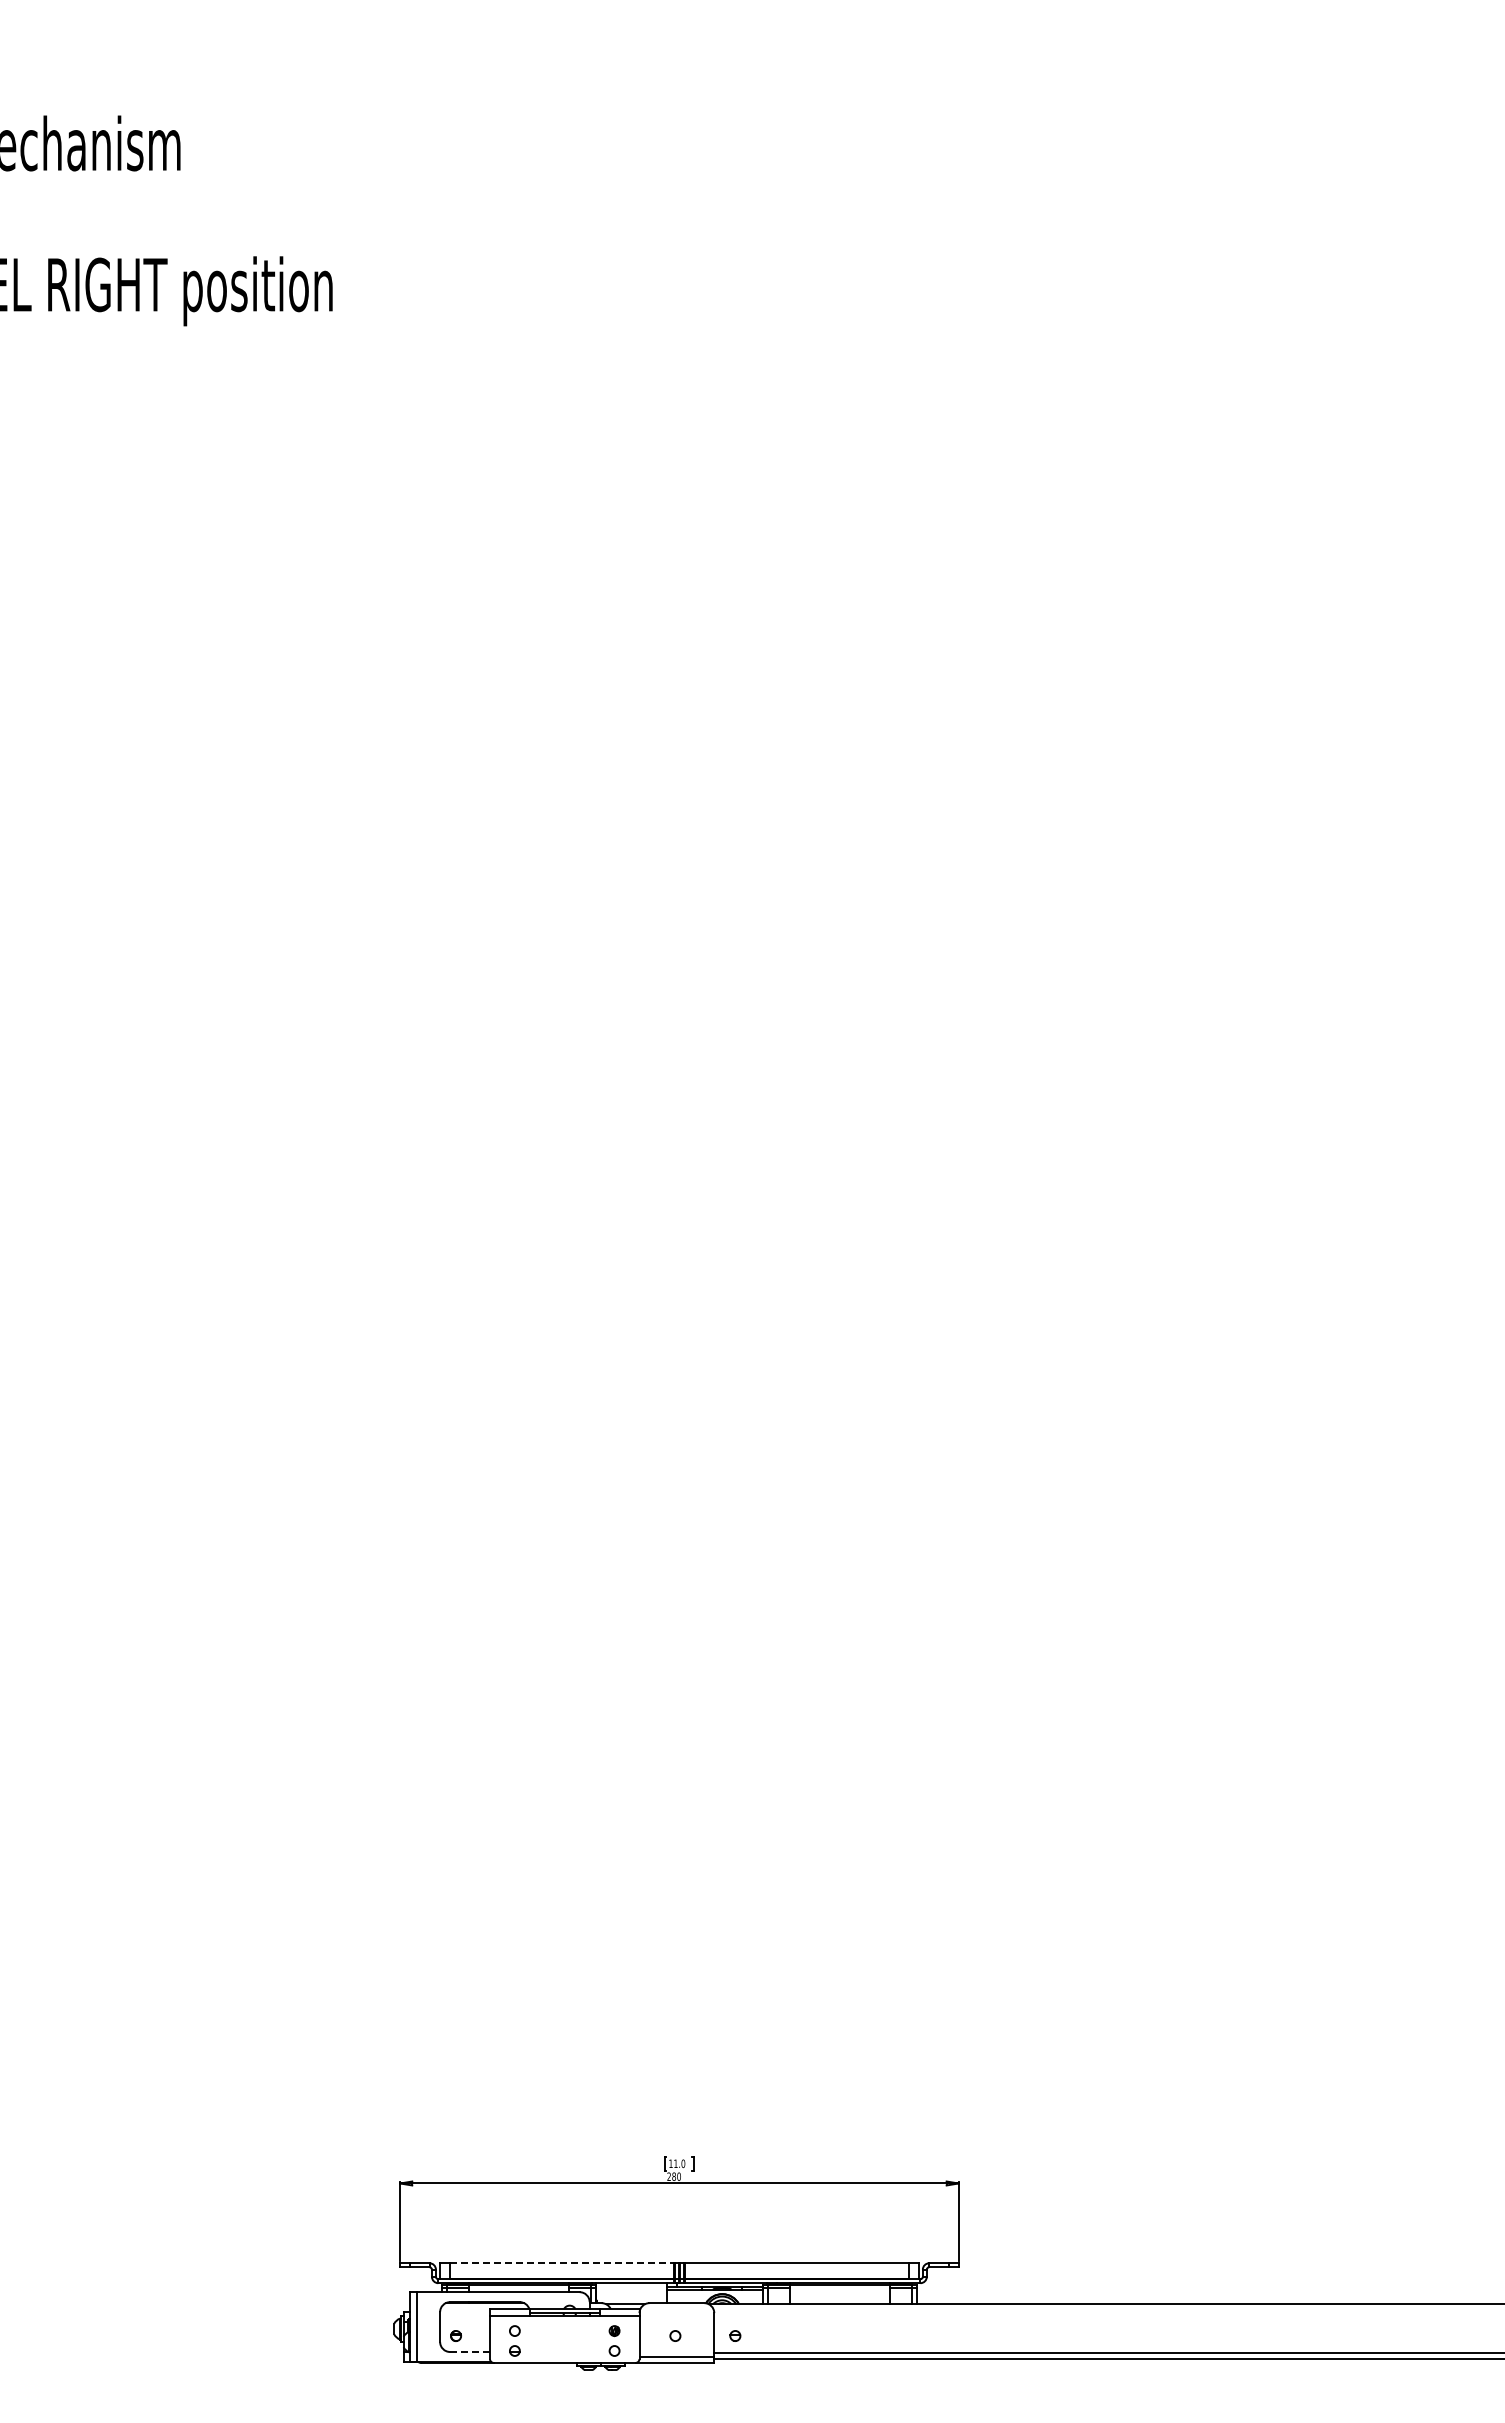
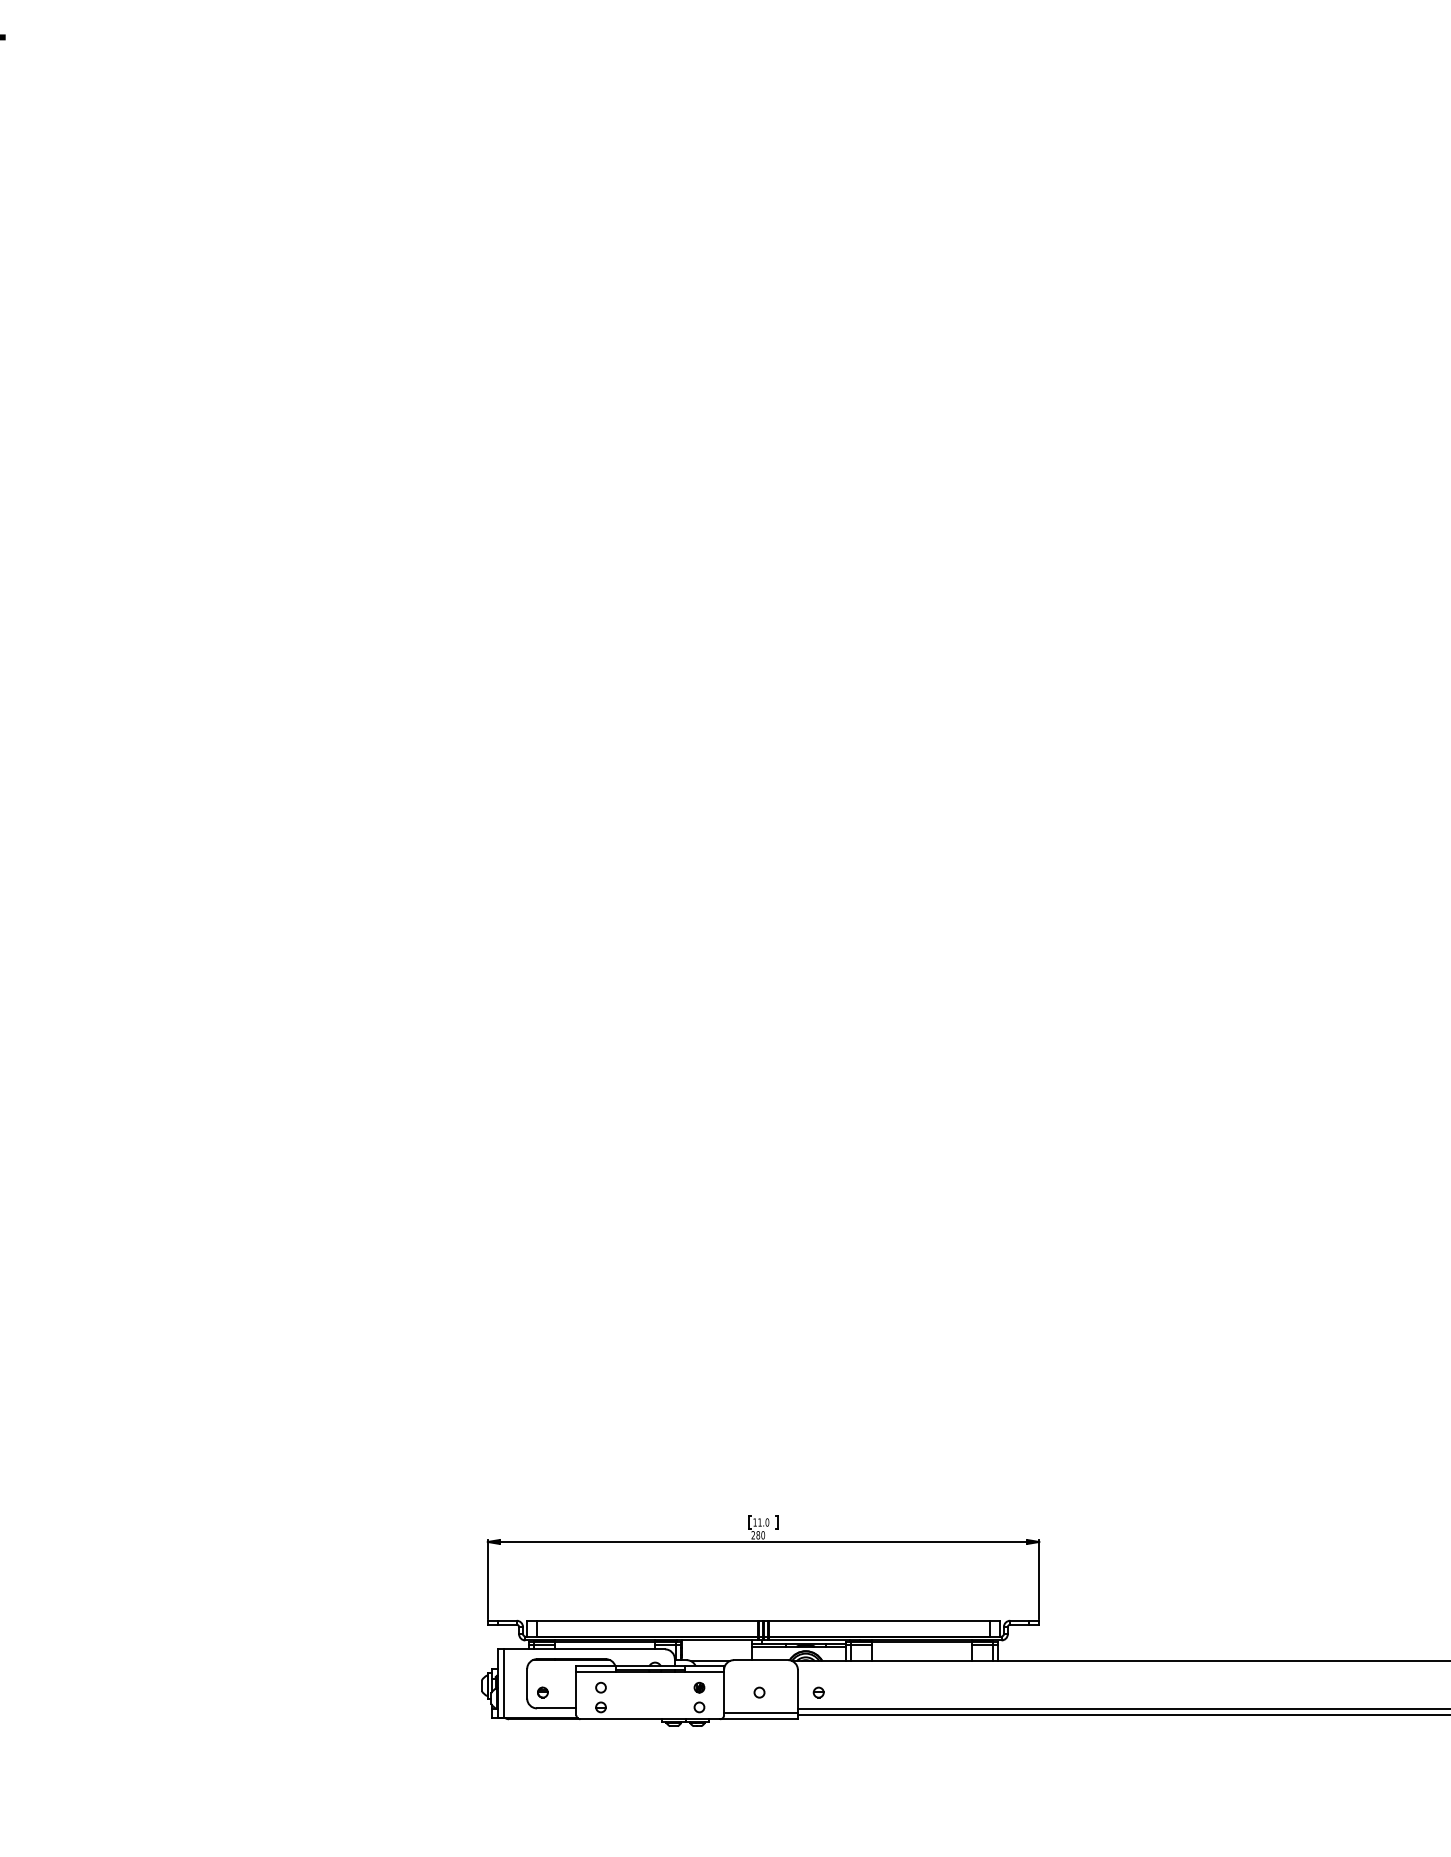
line: (561, 2263) -> (647, 1621), dashed -> solid
line: (470, 2351) -> (557, 1707), dashed -> solid

